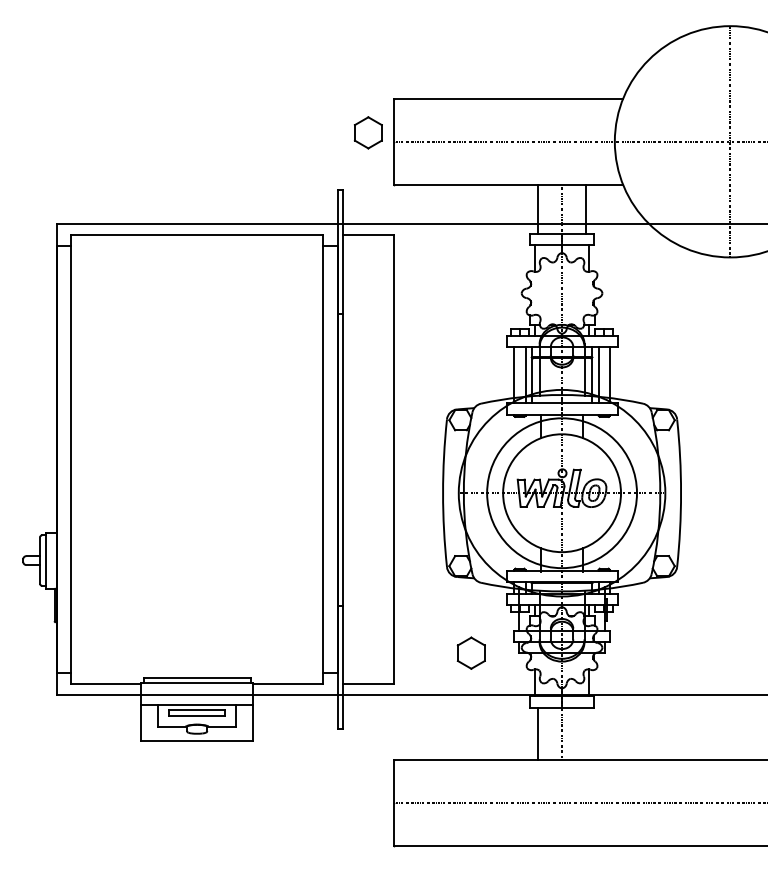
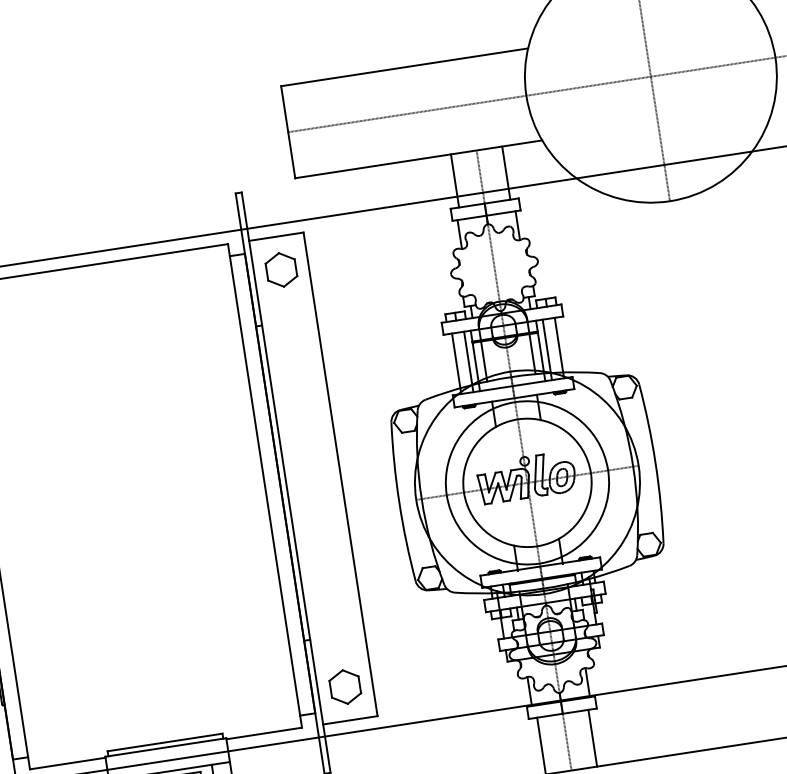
part: (367, 132) -> (280, 269), moved
part: (470, 652) -> (344, 686), moved
line: (585, 733) -> (592, 737), added

